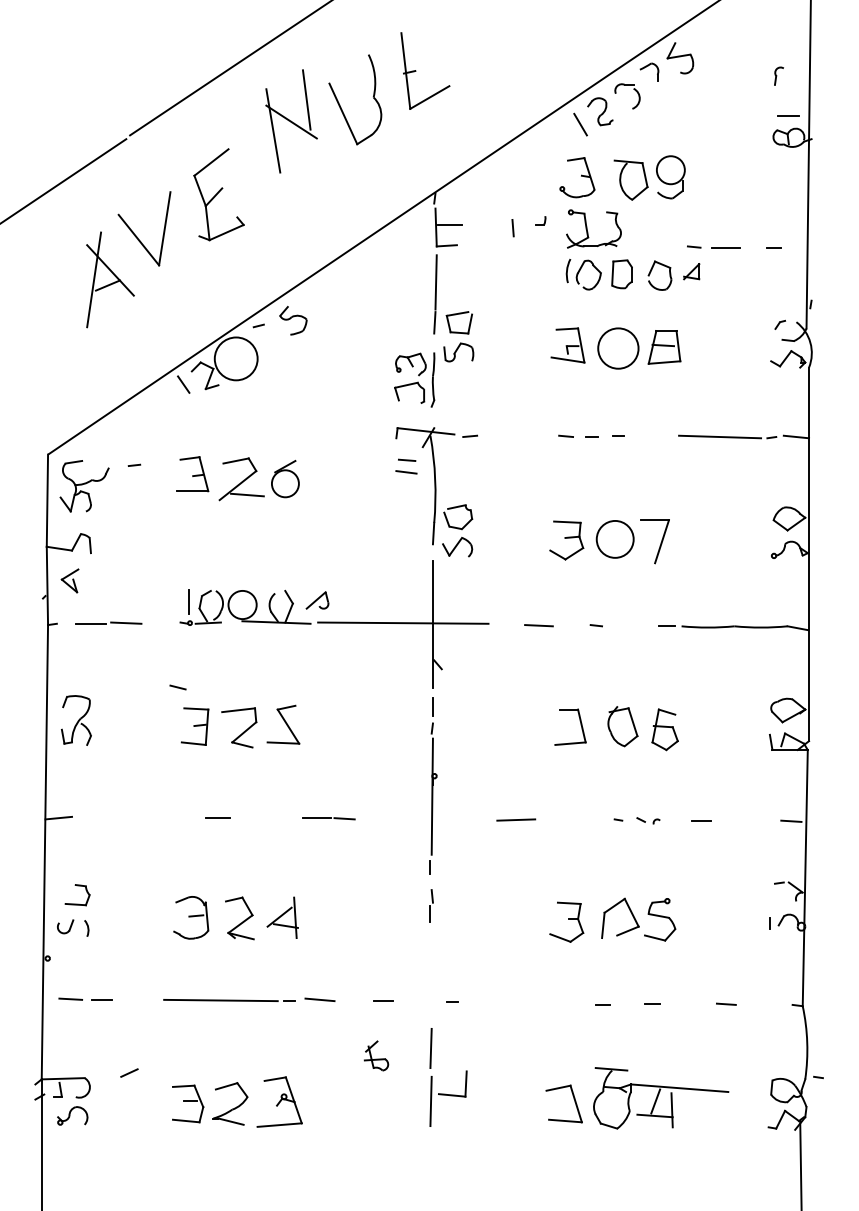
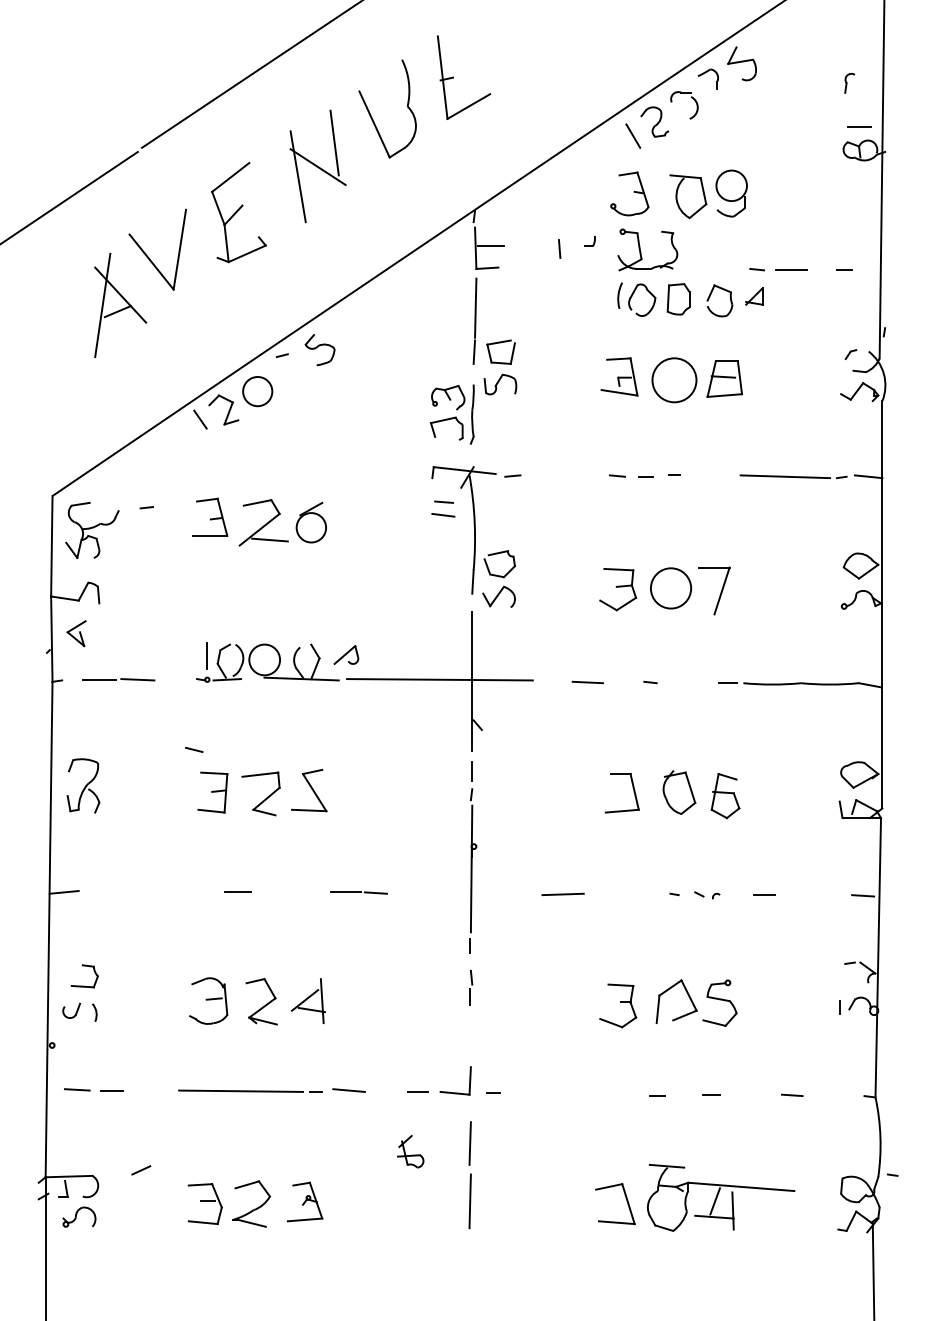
part: (291, 121) -> (318, 166), moved
circle: (235, 358) -> (256, 391), size x0.62
part: (452, 1094) -> (455, 1092), moved
part: (279, 1101) -> (304, 1201), size x0.71

